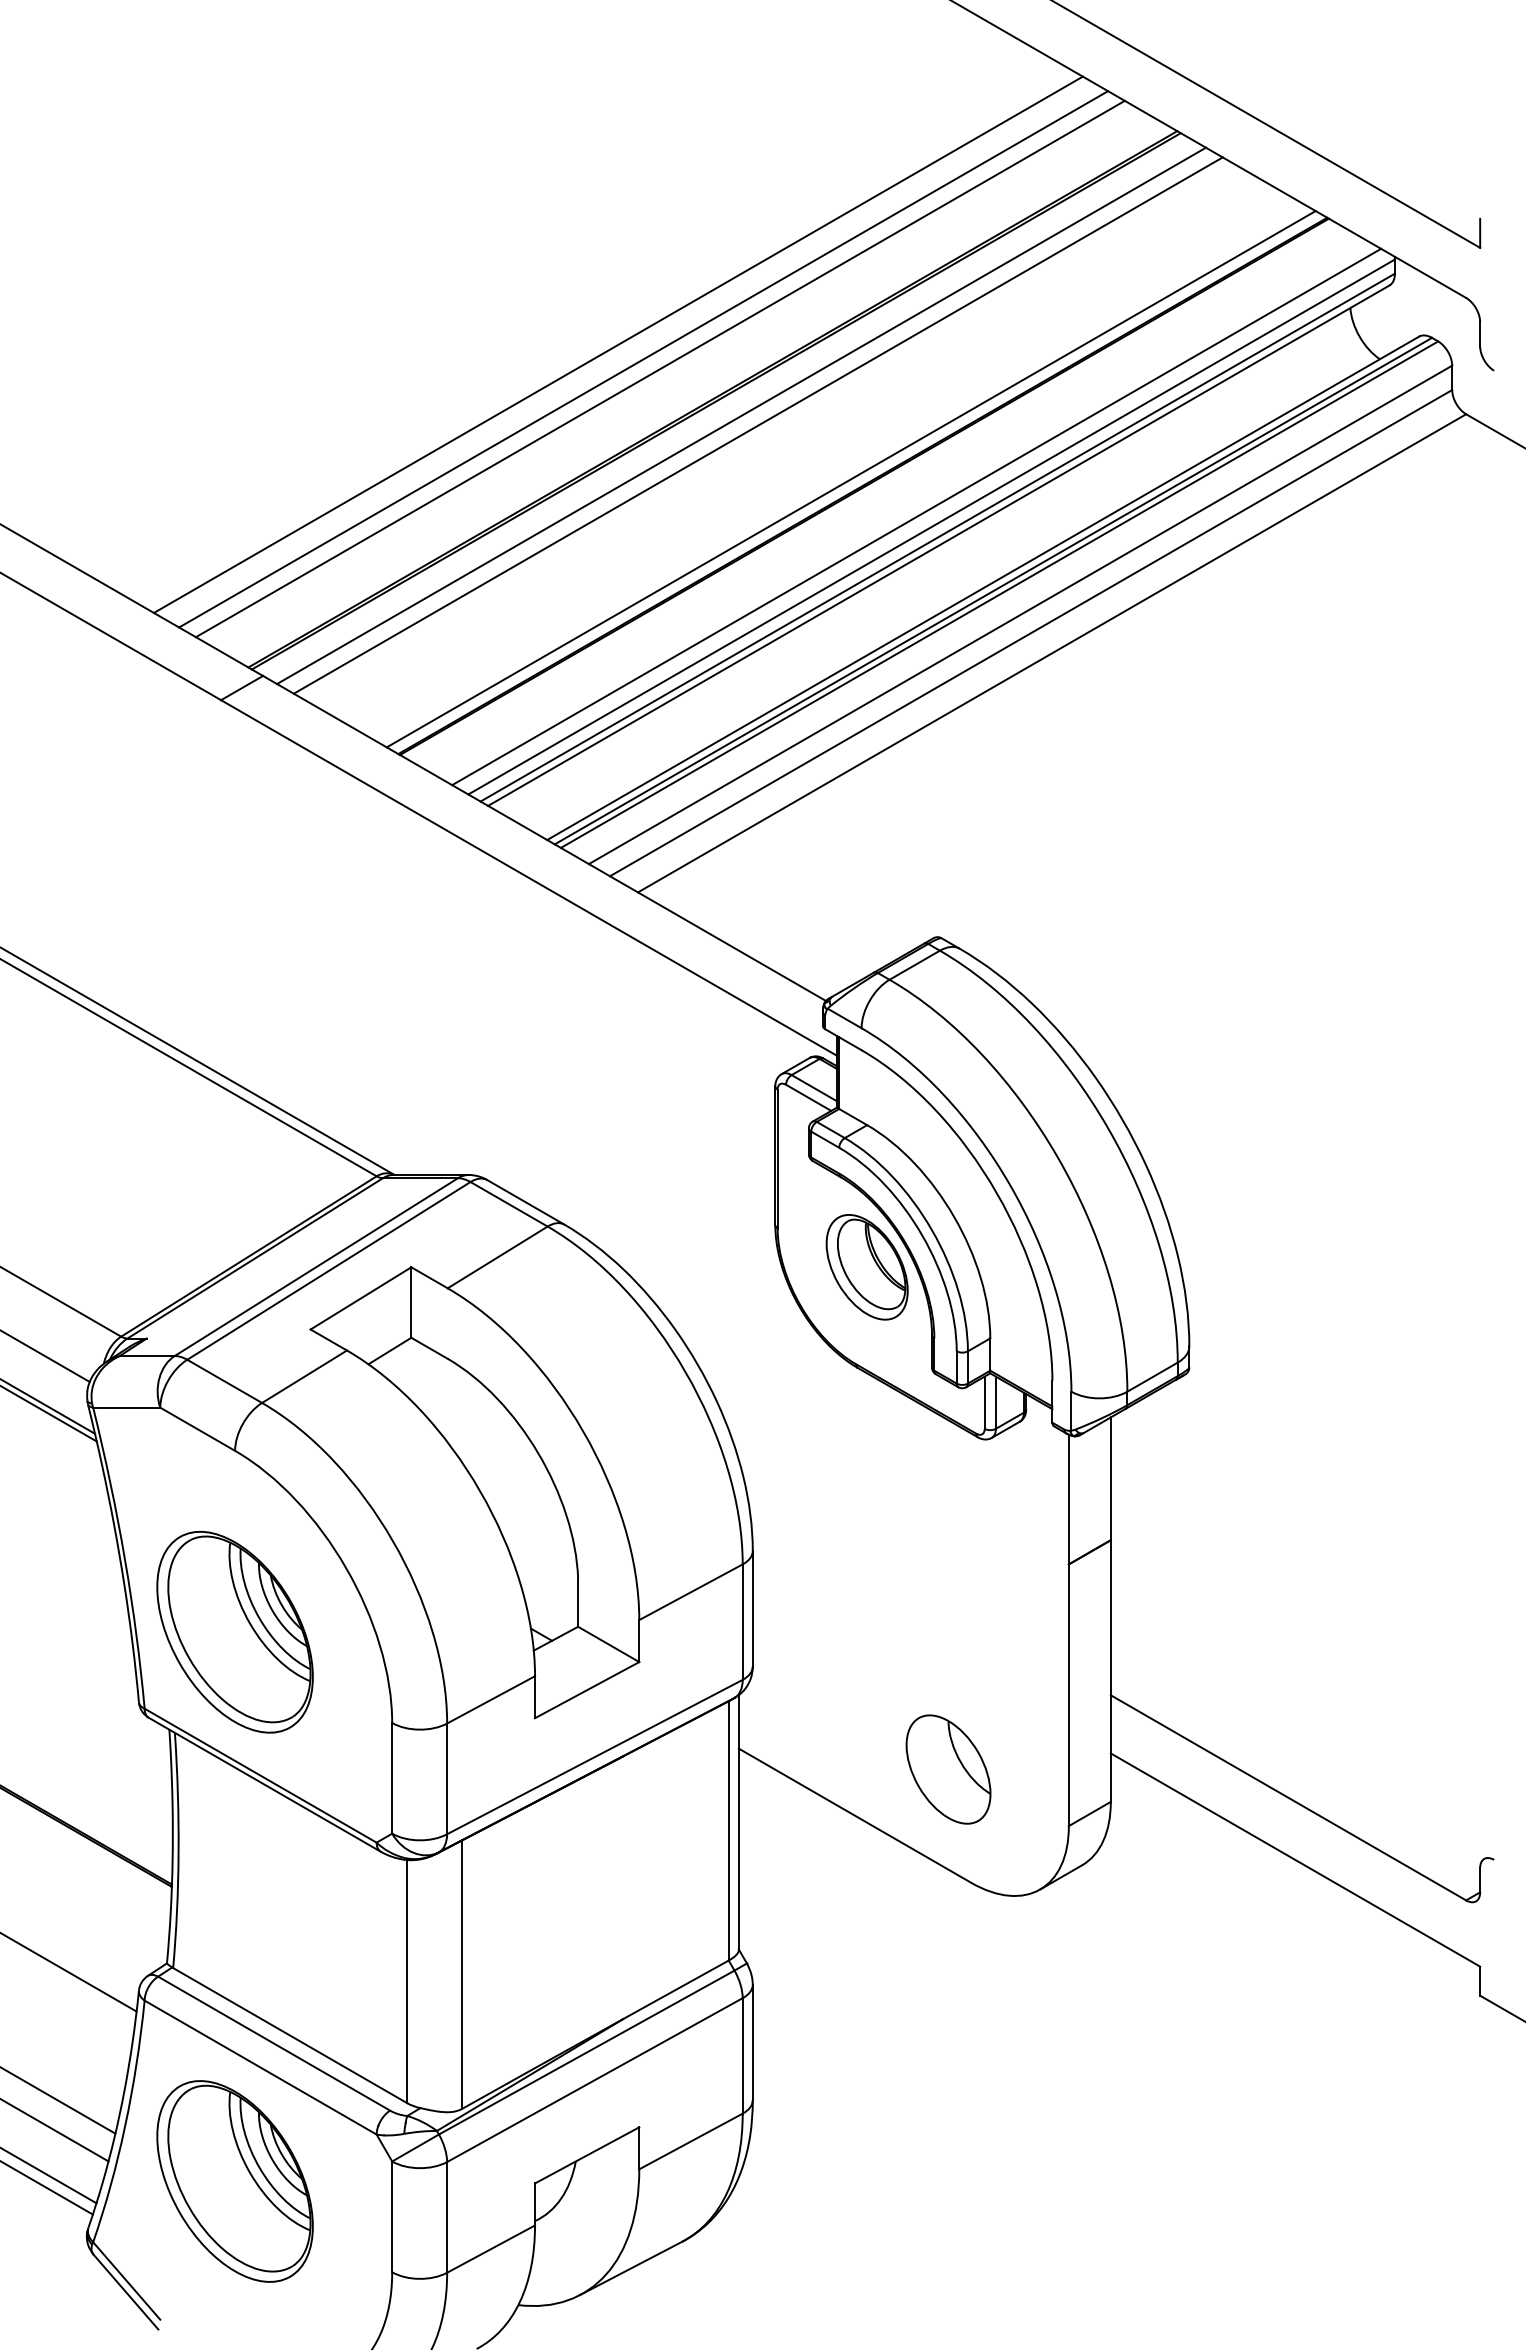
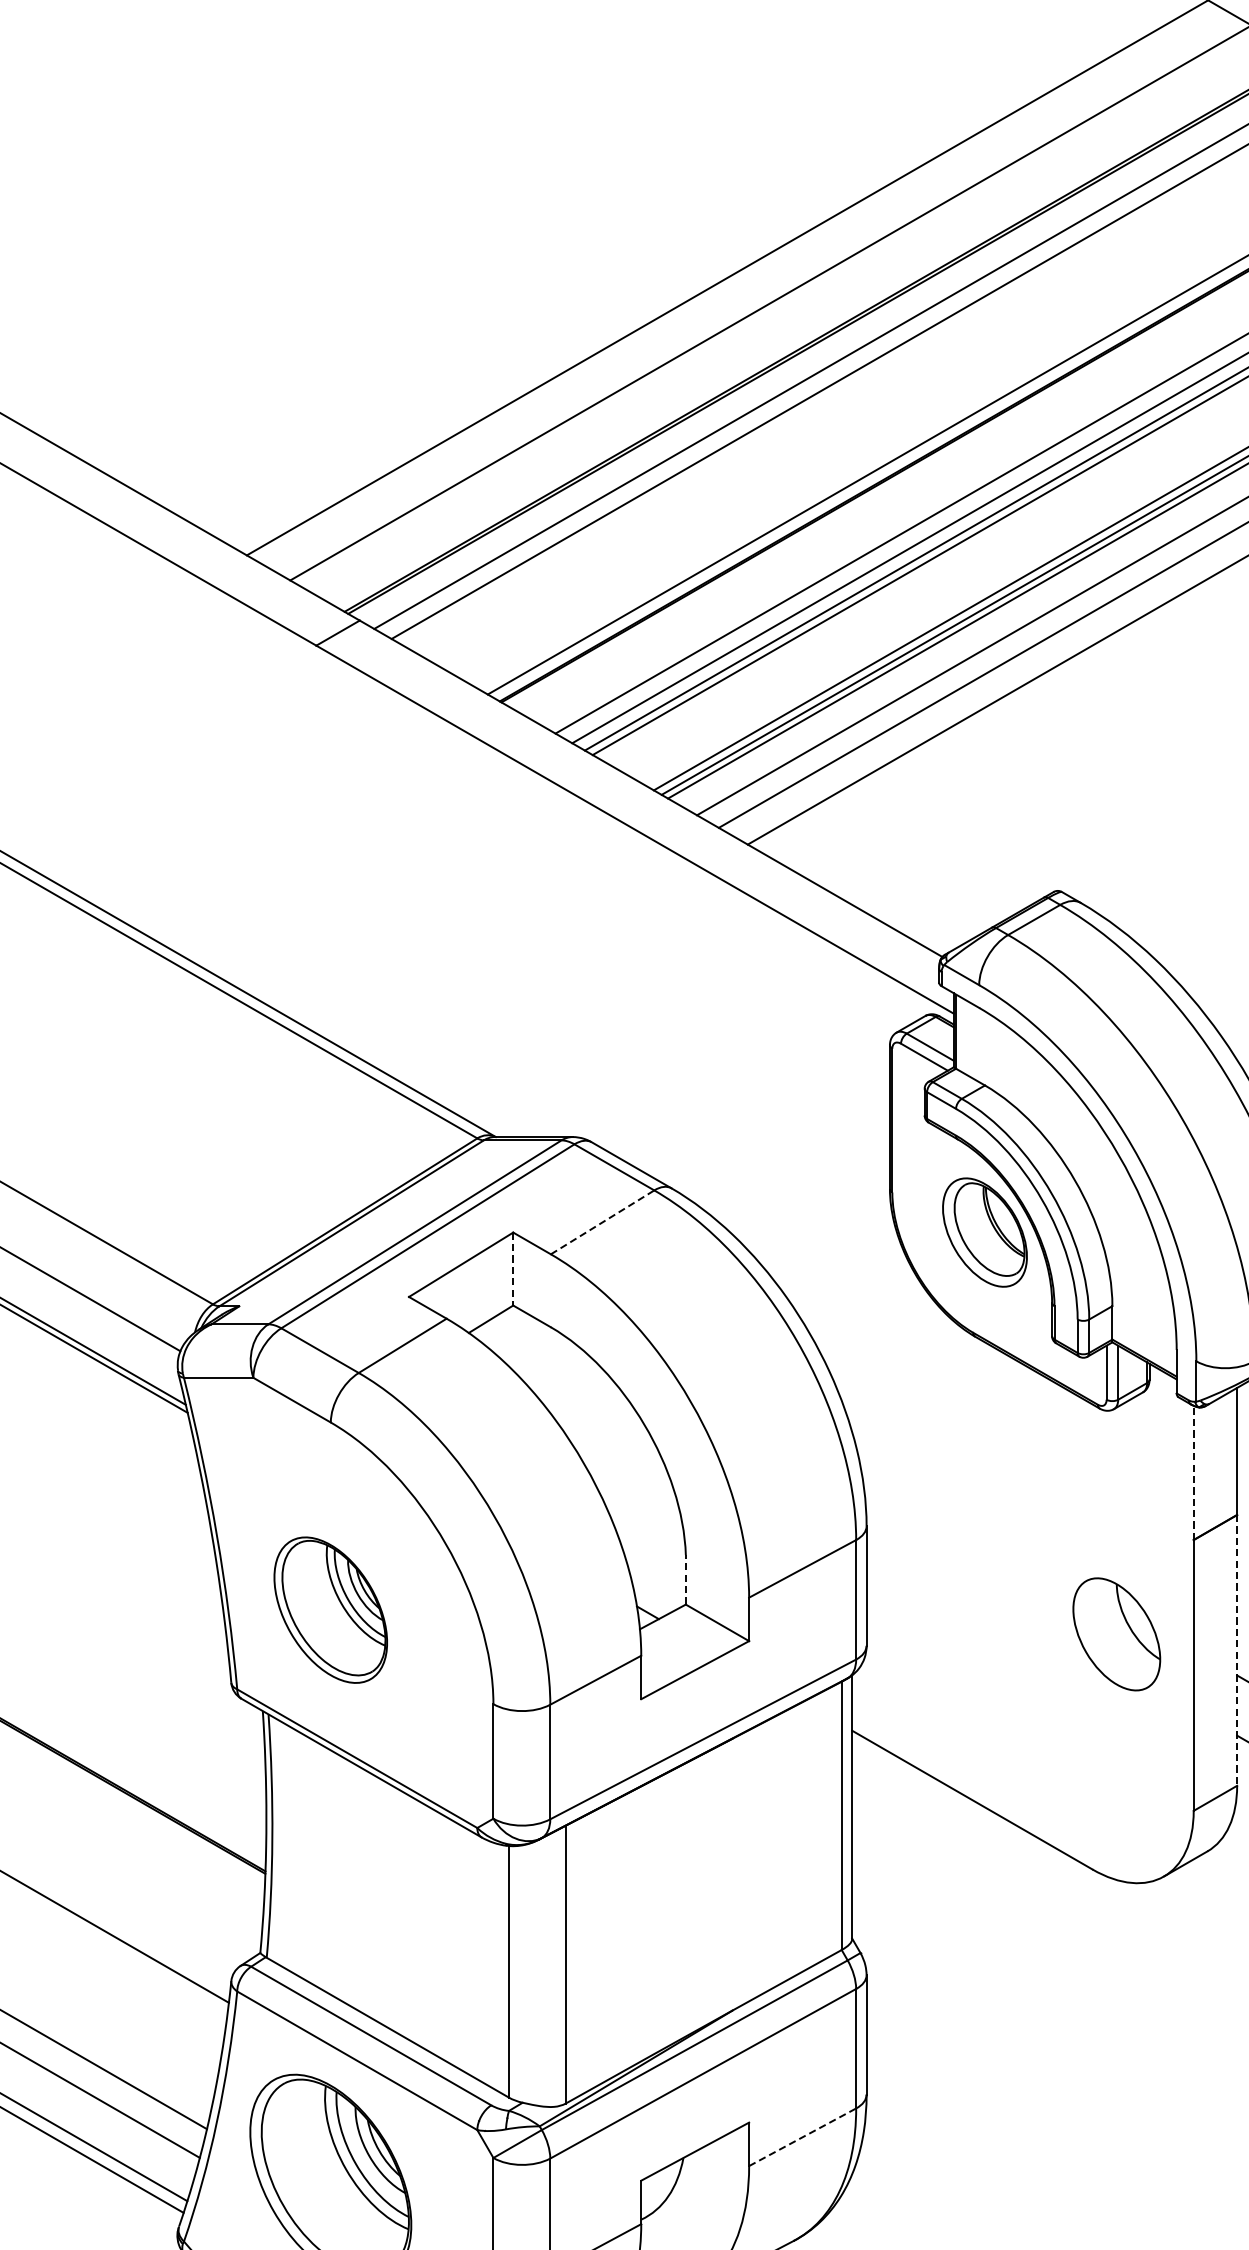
line: (643, 359) -> (753, 293), removed
line: (497, 1257) -> (602, 1222), solid -> dashed
line: (411, 1303) -> (513, 1270), solid -> dashed
line: (1068, 1499) -> (1193, 1472), solid -> dashed
line: (578, 1602) -> (686, 1579), solid -> dashed
part: (234, 1631) -> (330, 1609), size x0.7
line: (1110, 1671) -> (1236, 1650), solid -> dashed
part: (948, 1769) -> (1116, 1634), moved
line: (691, 2141) -> (803, 2137), solid -> dashed

